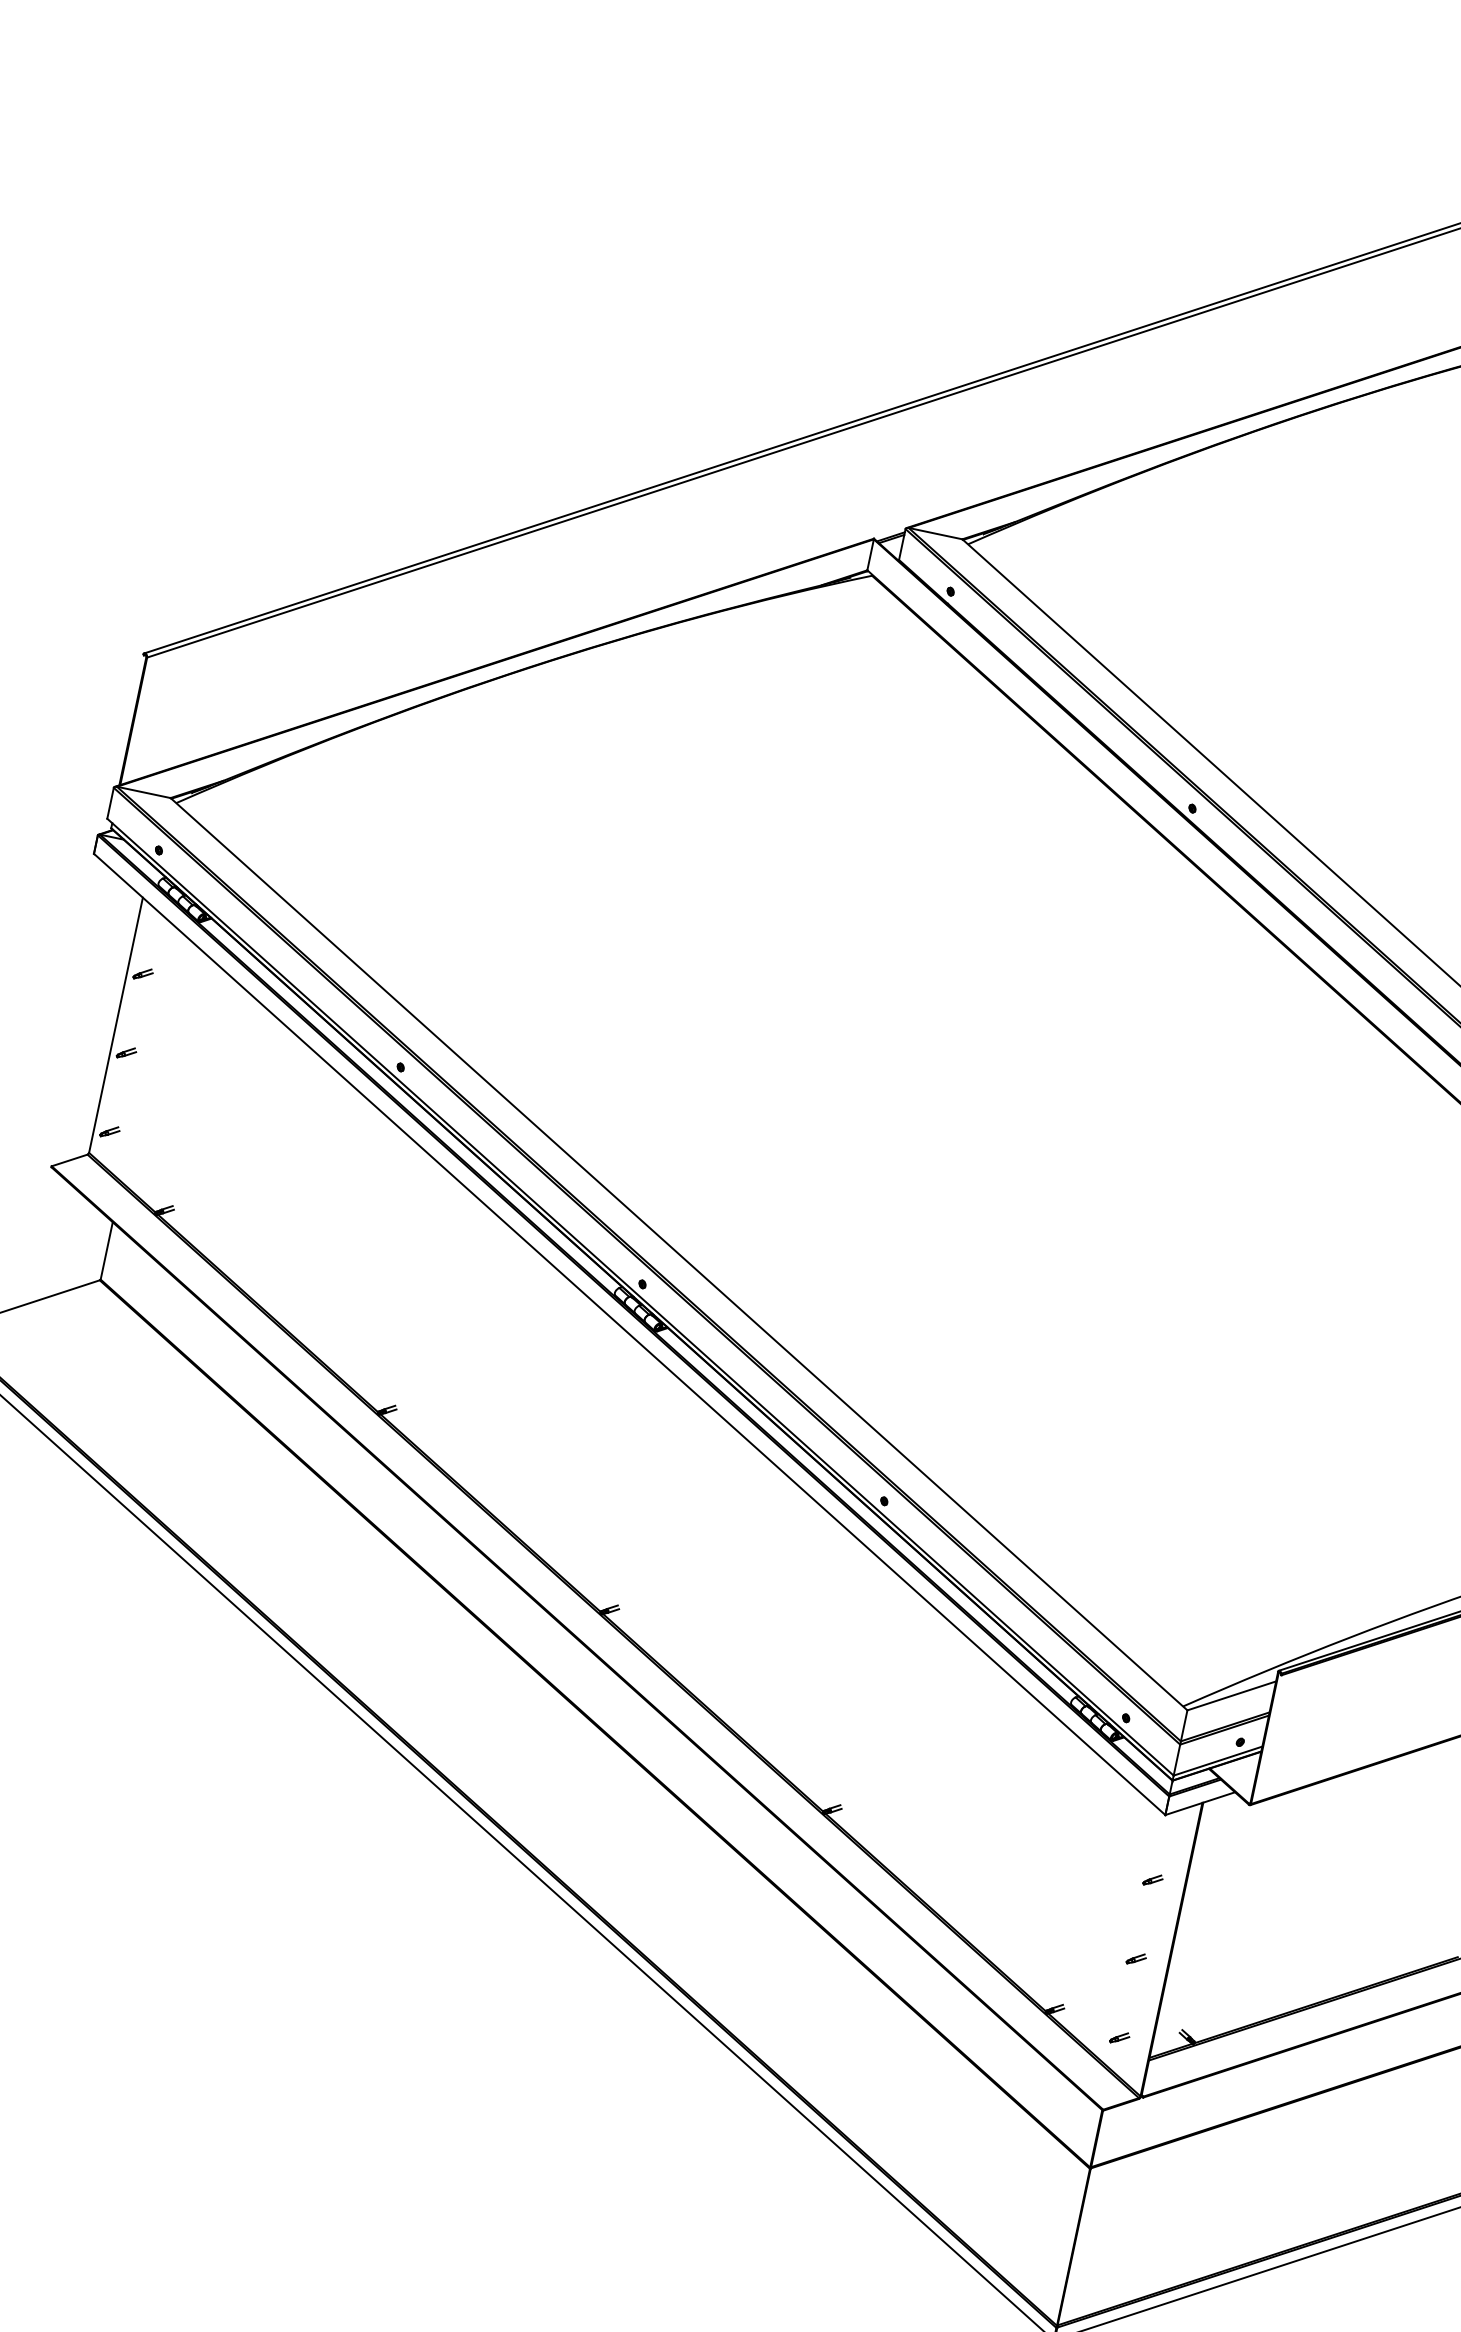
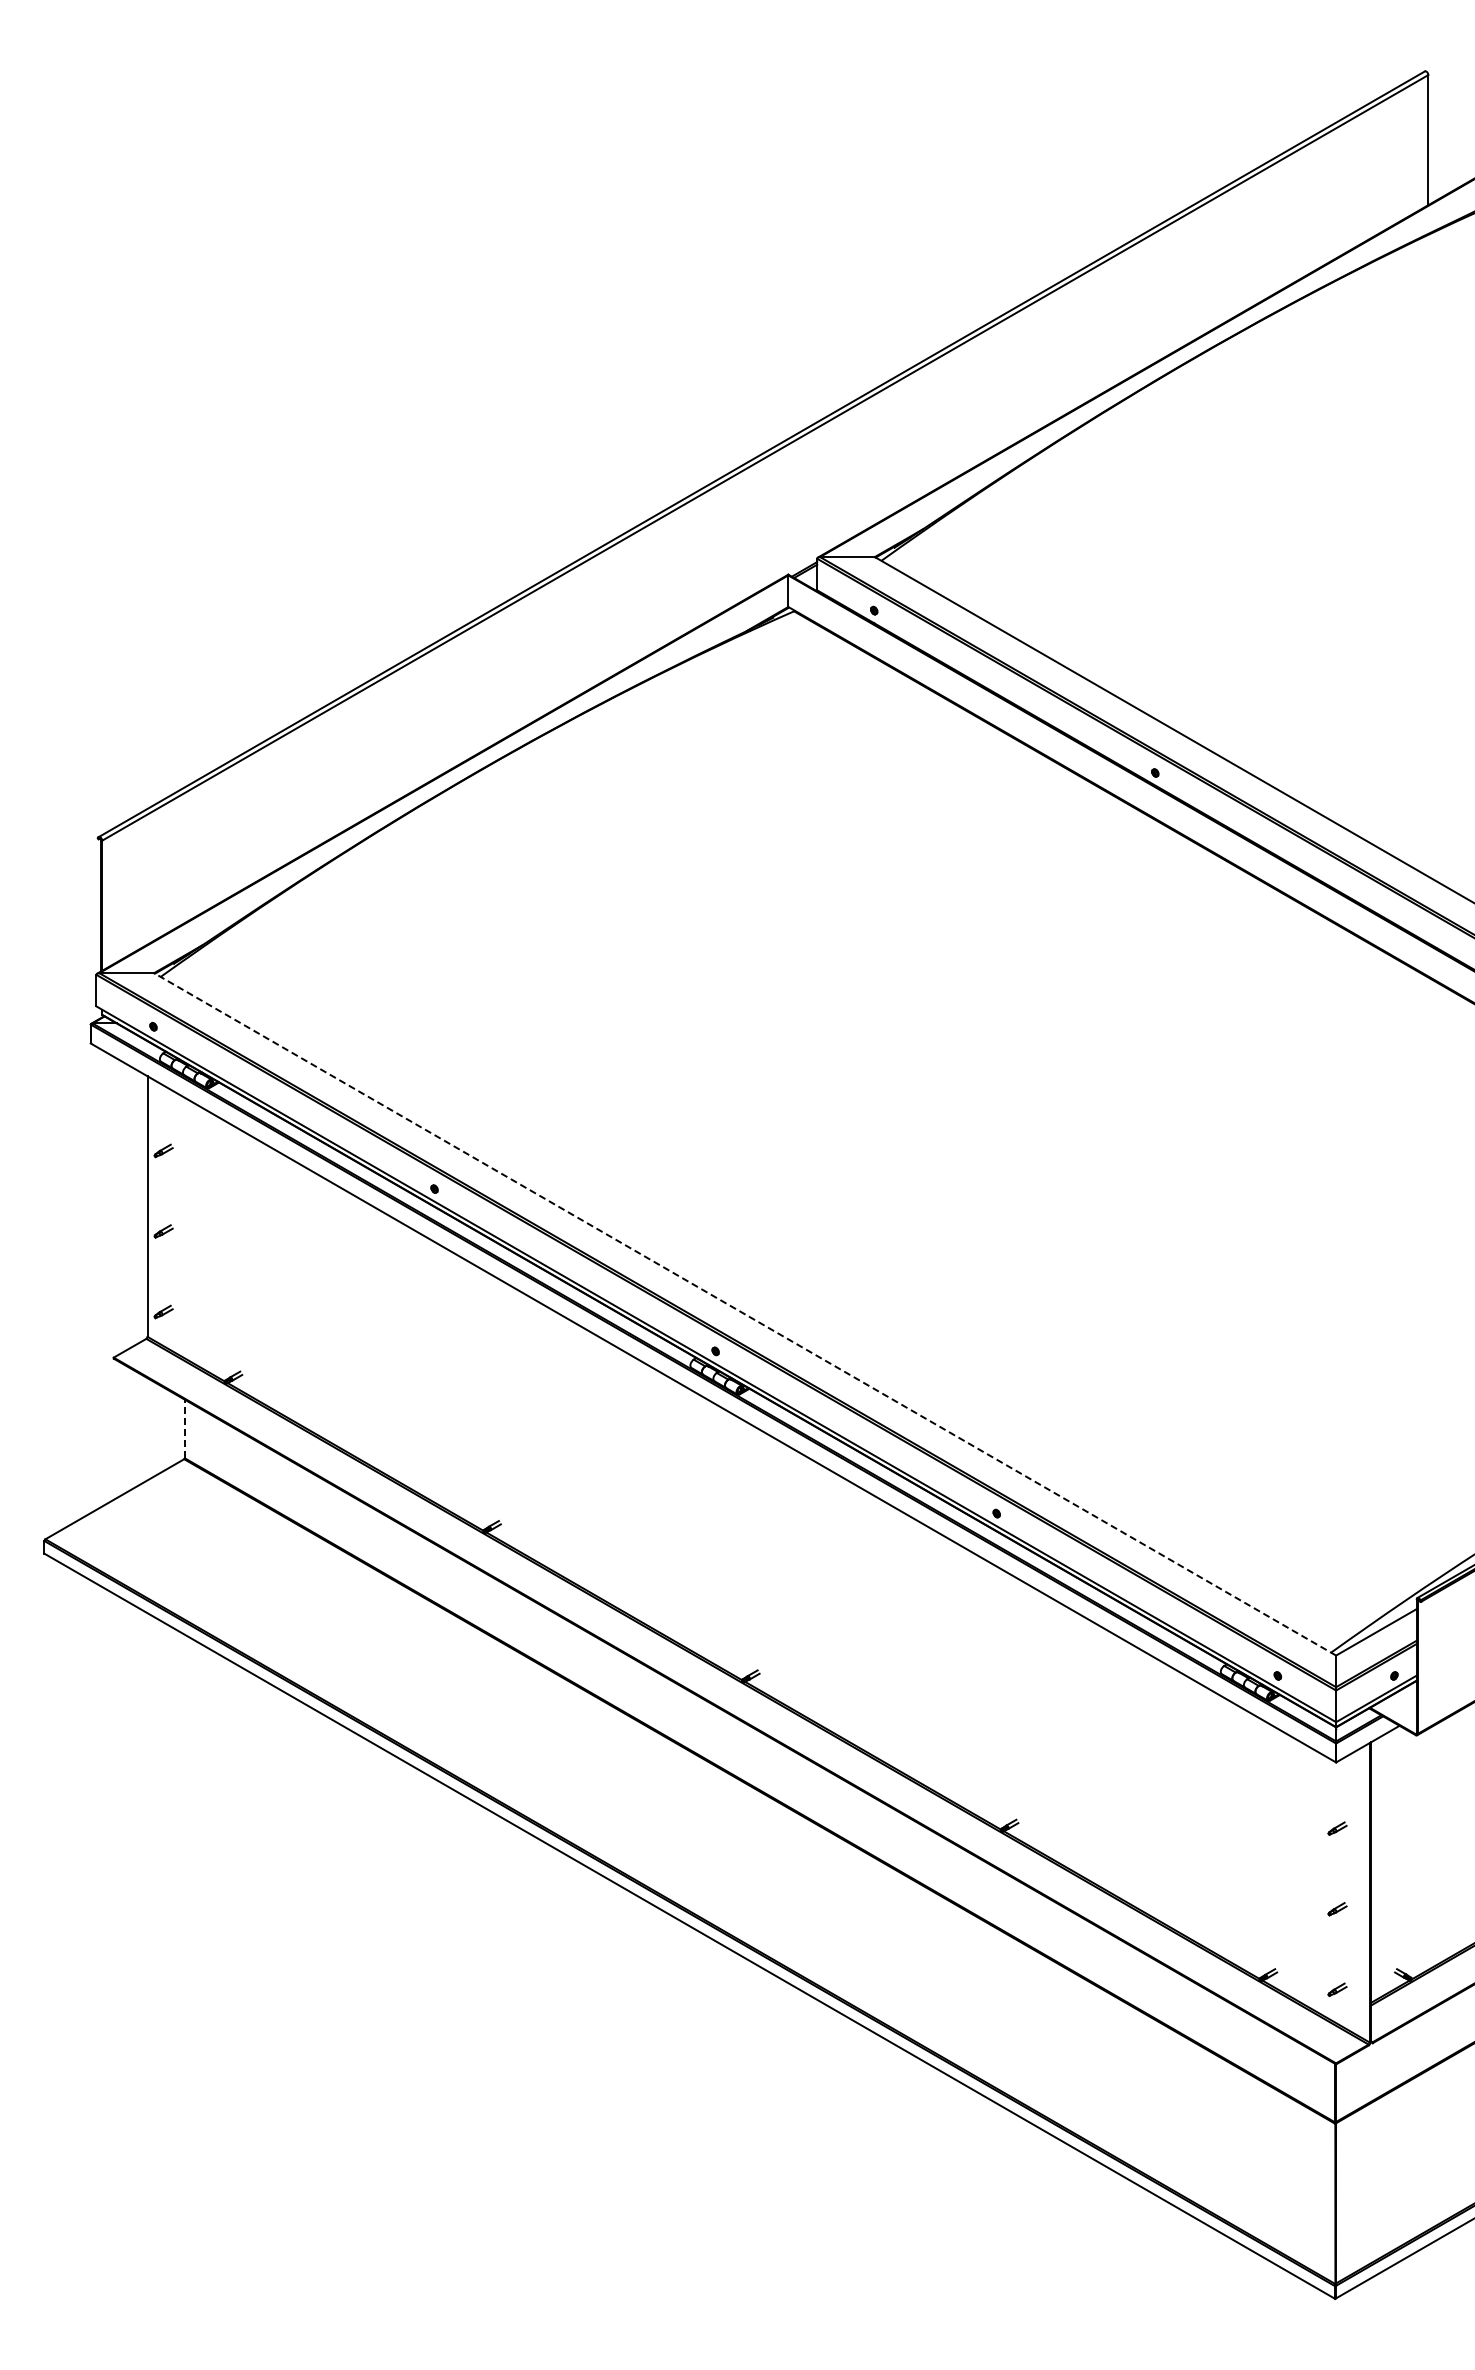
line: (106, 1250) -> (184, 1428), solid -> dashed
line: (678, 1254) -> (744, 1314), solid -> dashed

